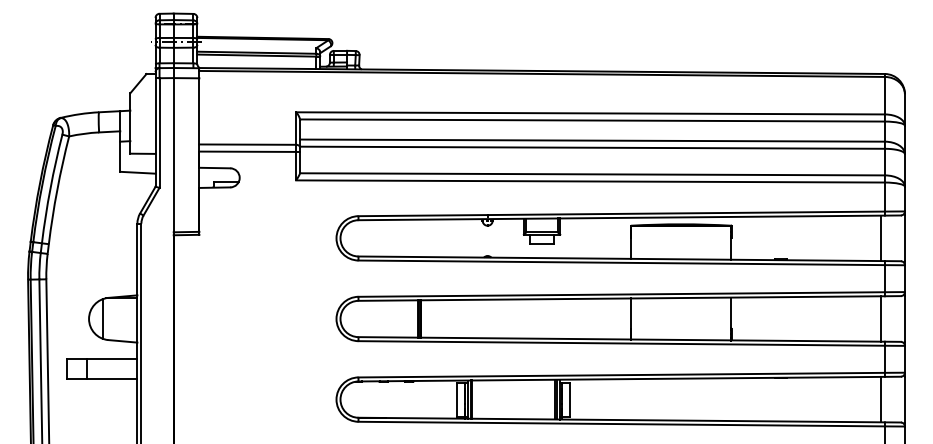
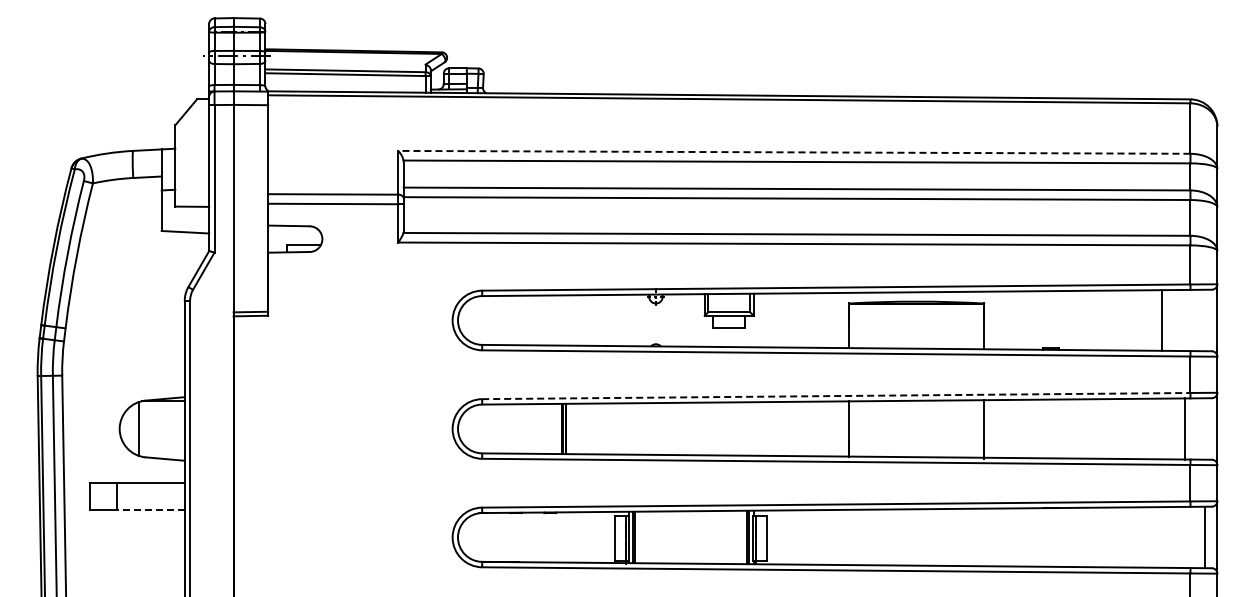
line: (589, 113) -> (793, 152), solid -> dashed
line: (880, 238) -> (1161, 320), moved
line: (621, 294) -> (836, 396), solid -> dashed
line: (111, 379) -> (150, 510), solid -> dashed
line: (880, 399) -> (1204, 537), moved

